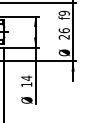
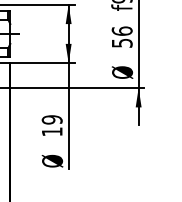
text: (63, 36) -> (120, 41), 26 -> 56
text: (26, 77) -> (51, 118), 14 -> 19

